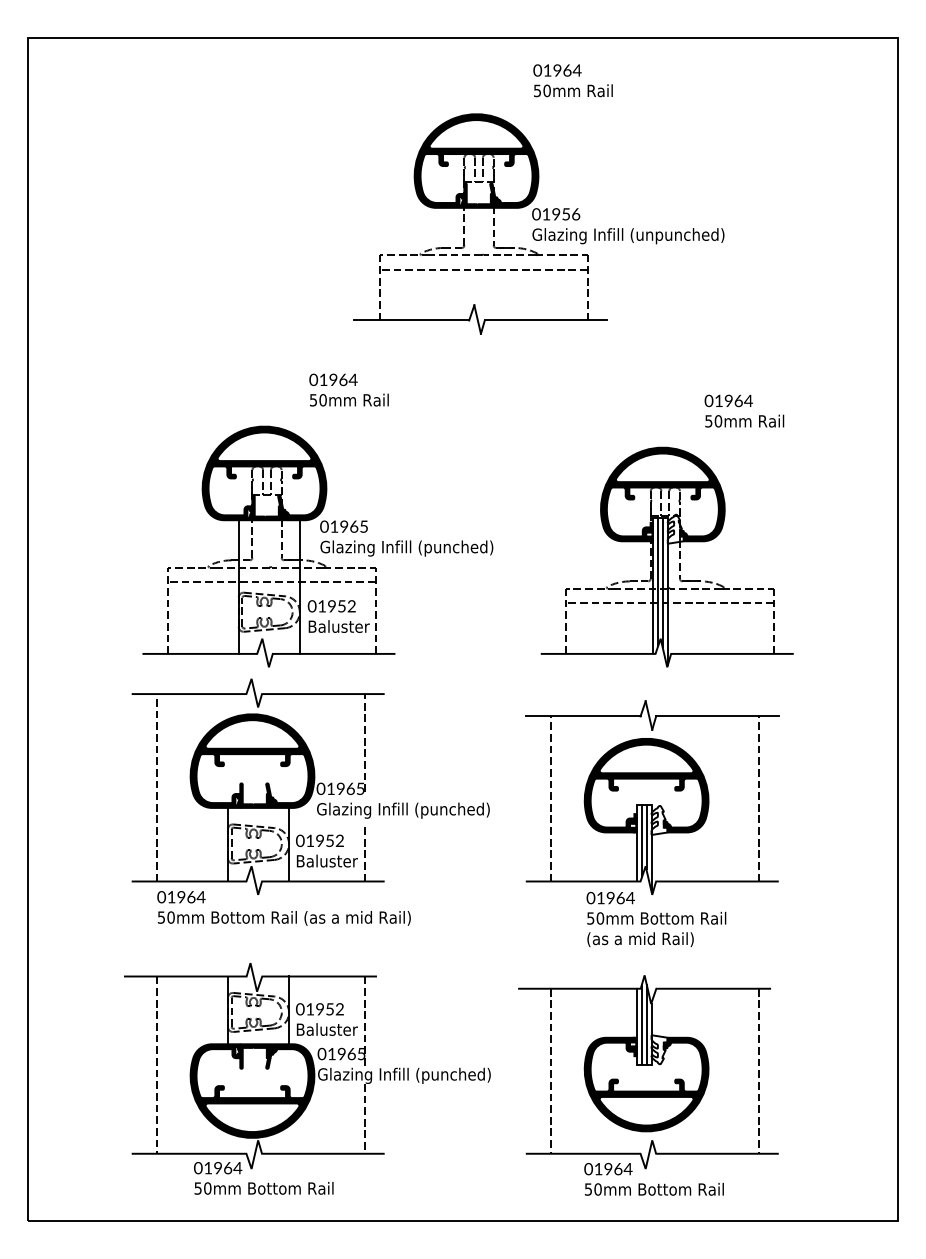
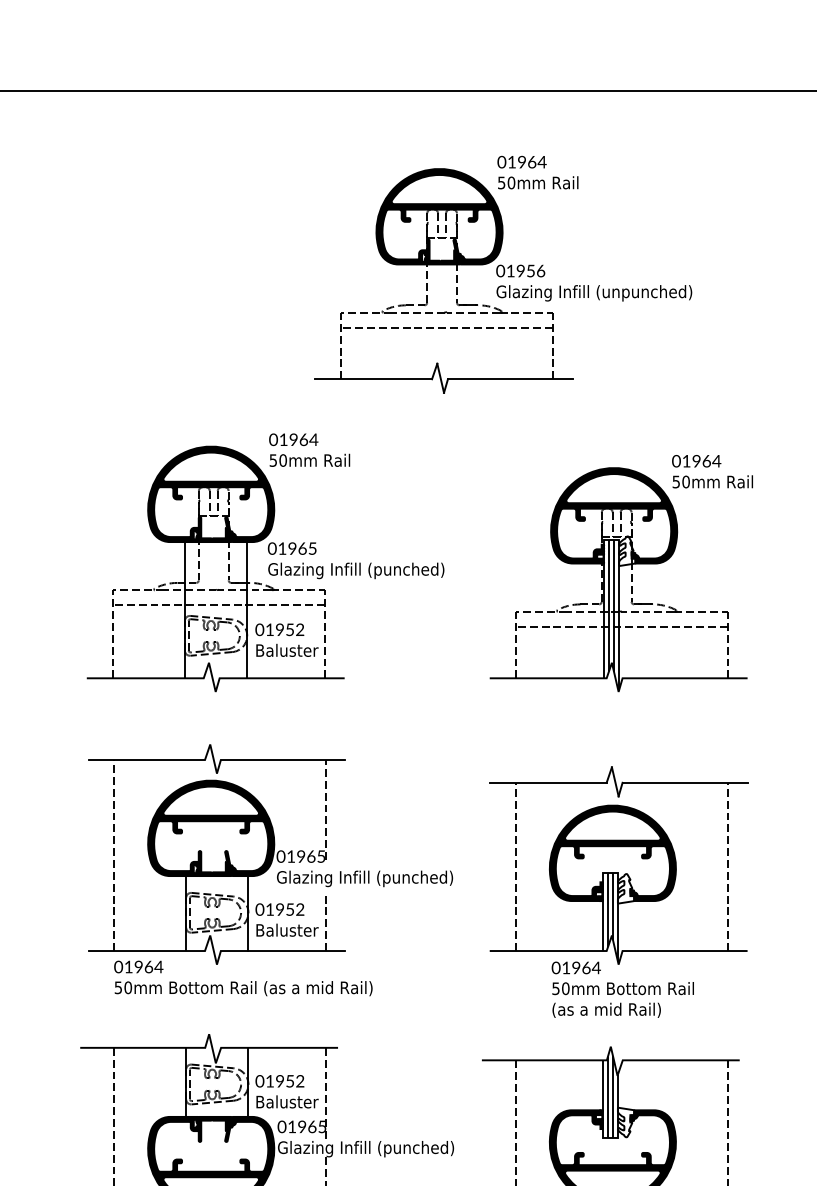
text: (572, 80) -> (537, 172), moved
part: (317, 546) -> (265, 568), moved
part: (666, 556) -> (617, 579), moved

